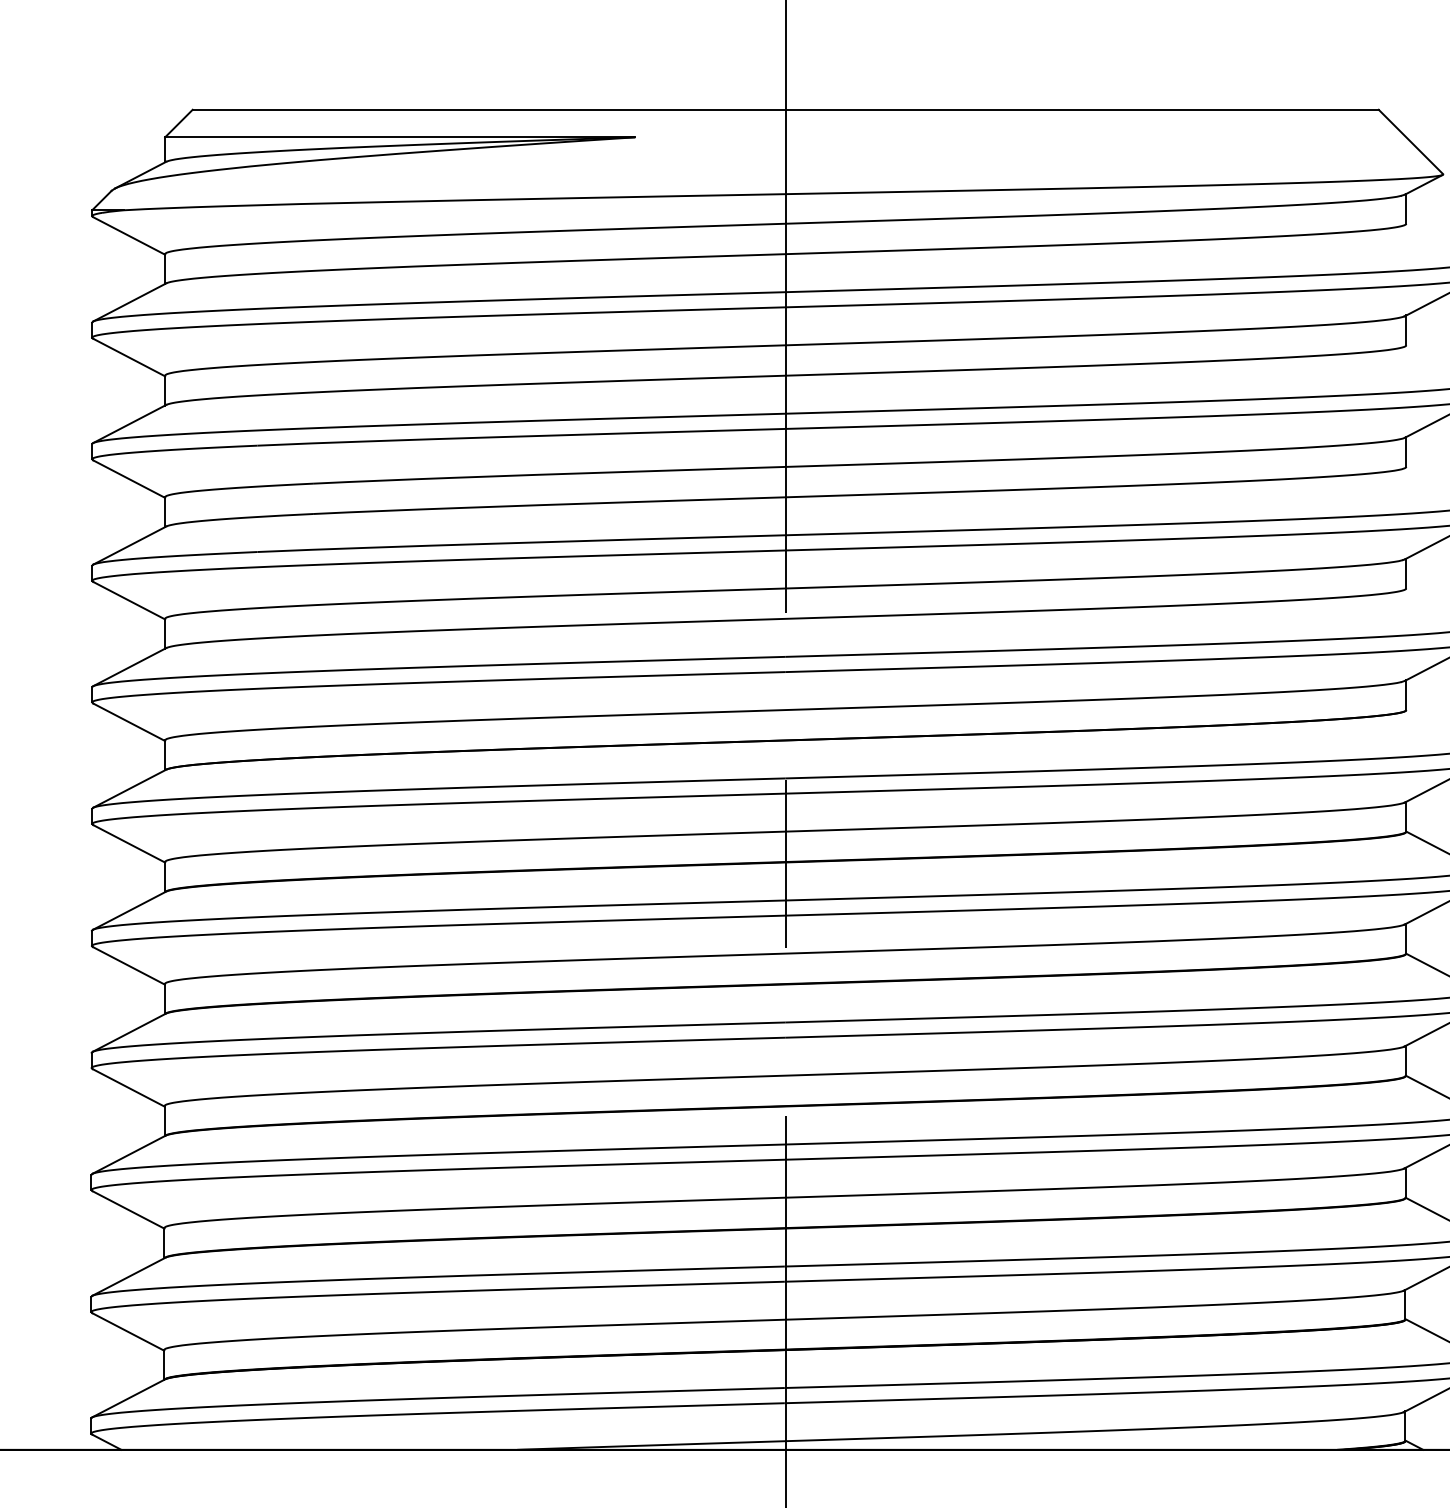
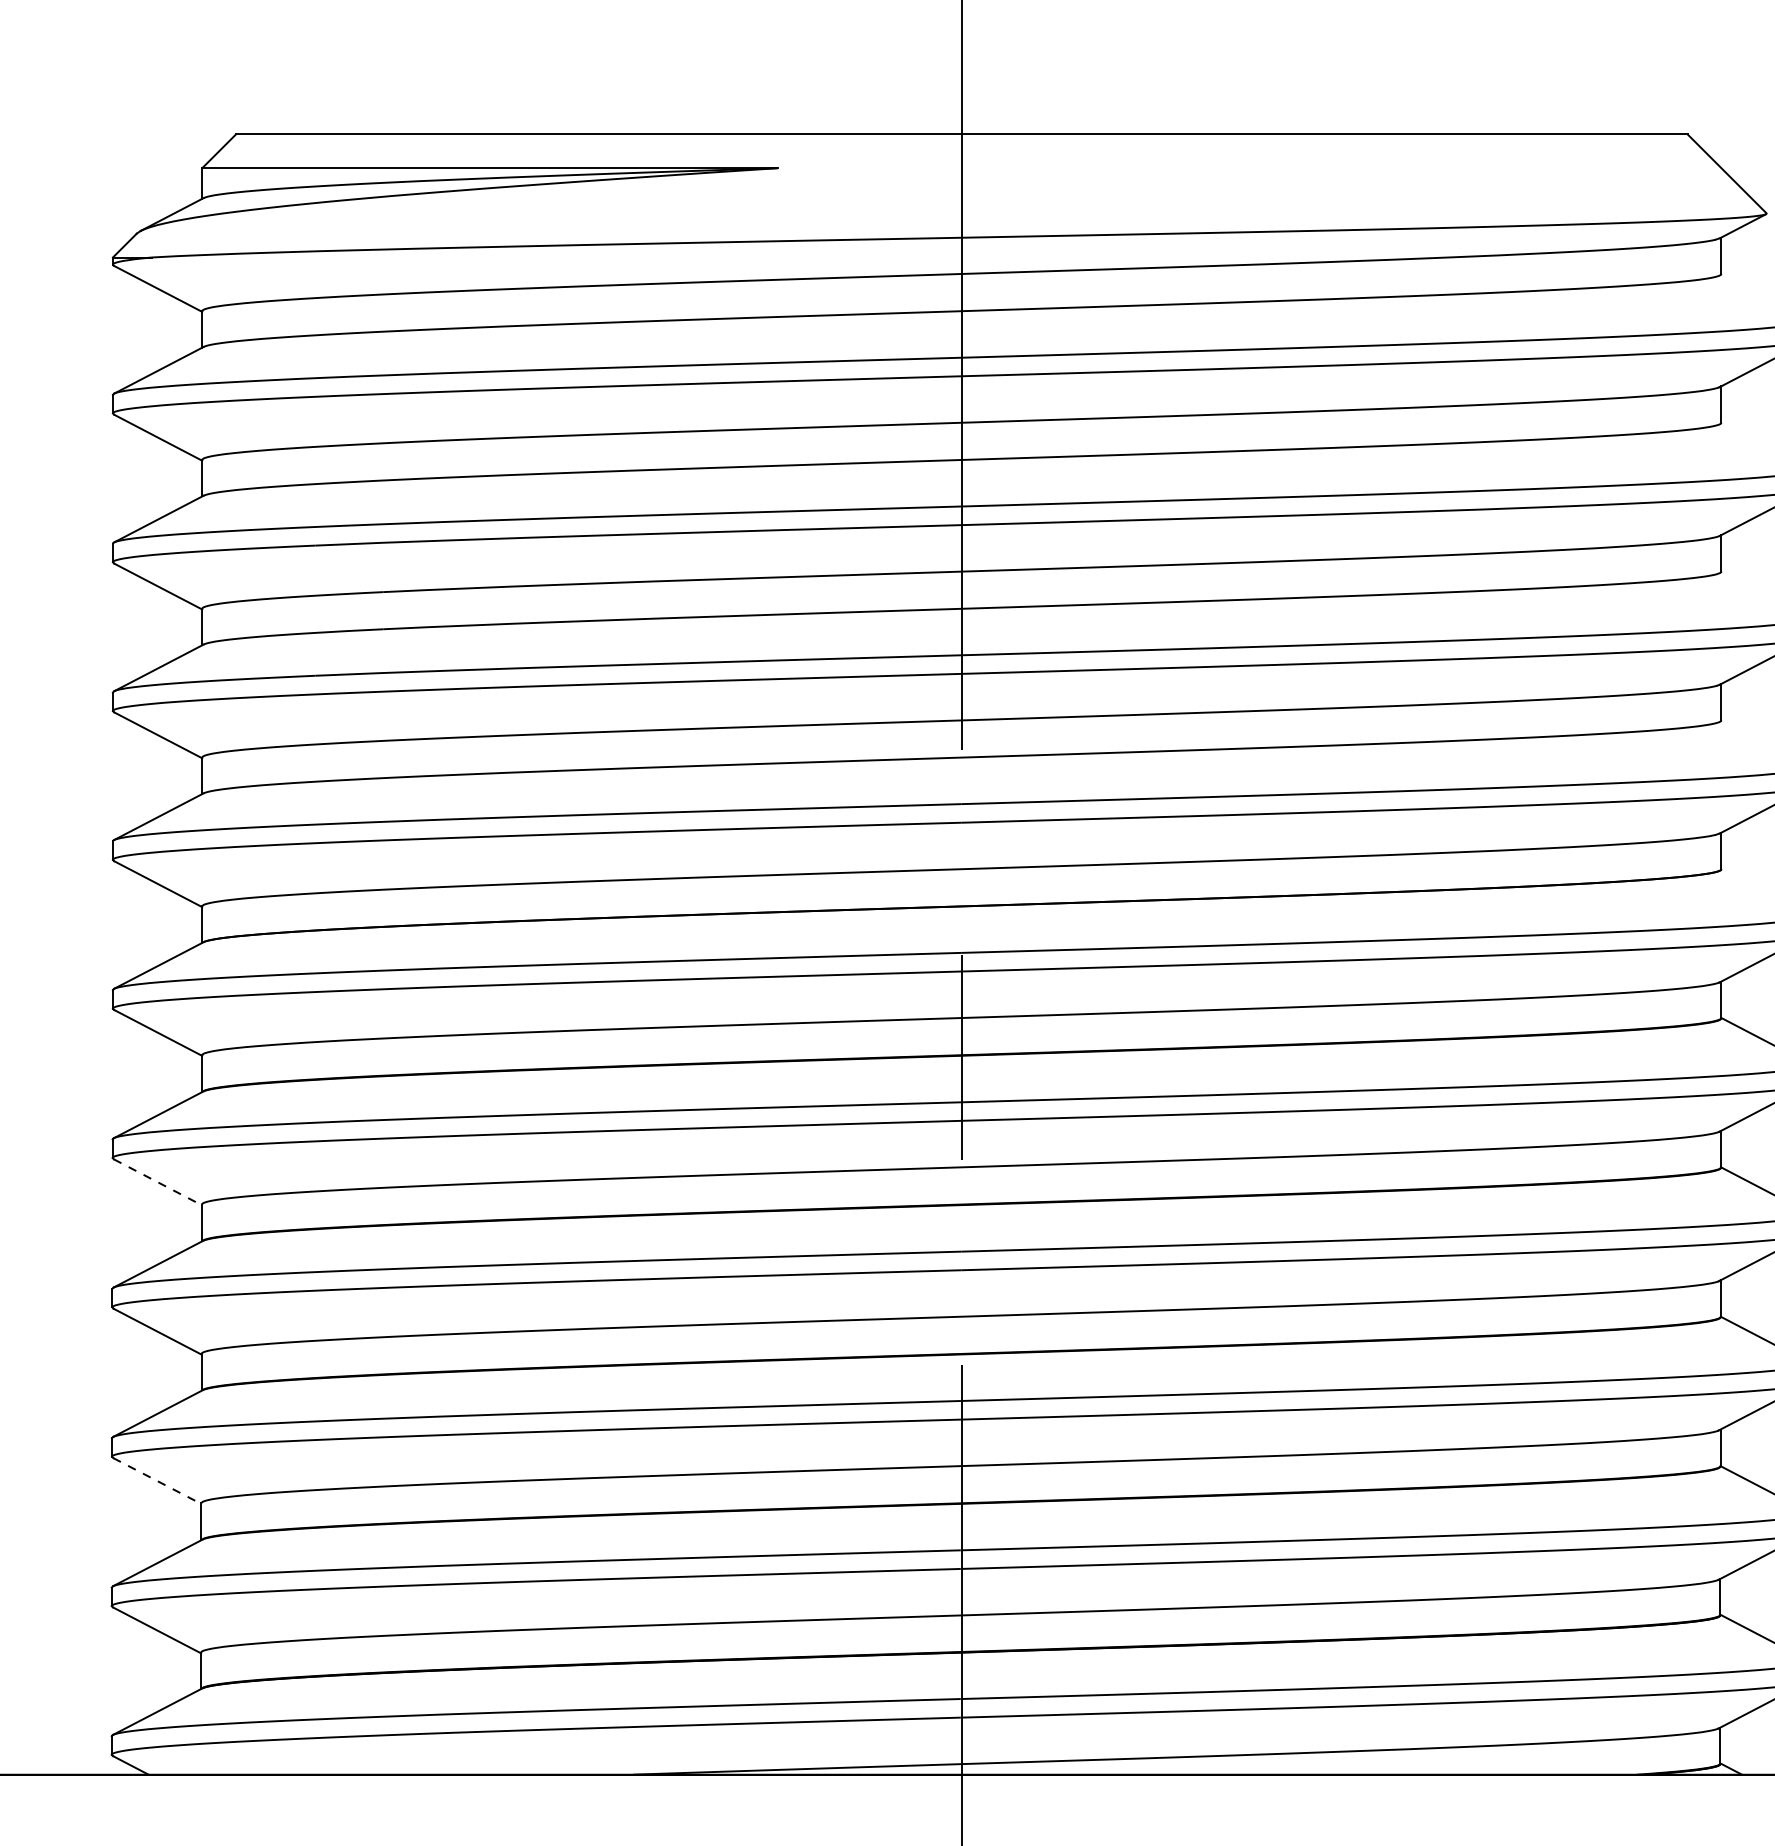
line: (128, 965) -> (157, 1181), solid -> dashed
line: (128, 1209) -> (157, 1480), solid -> dashed

